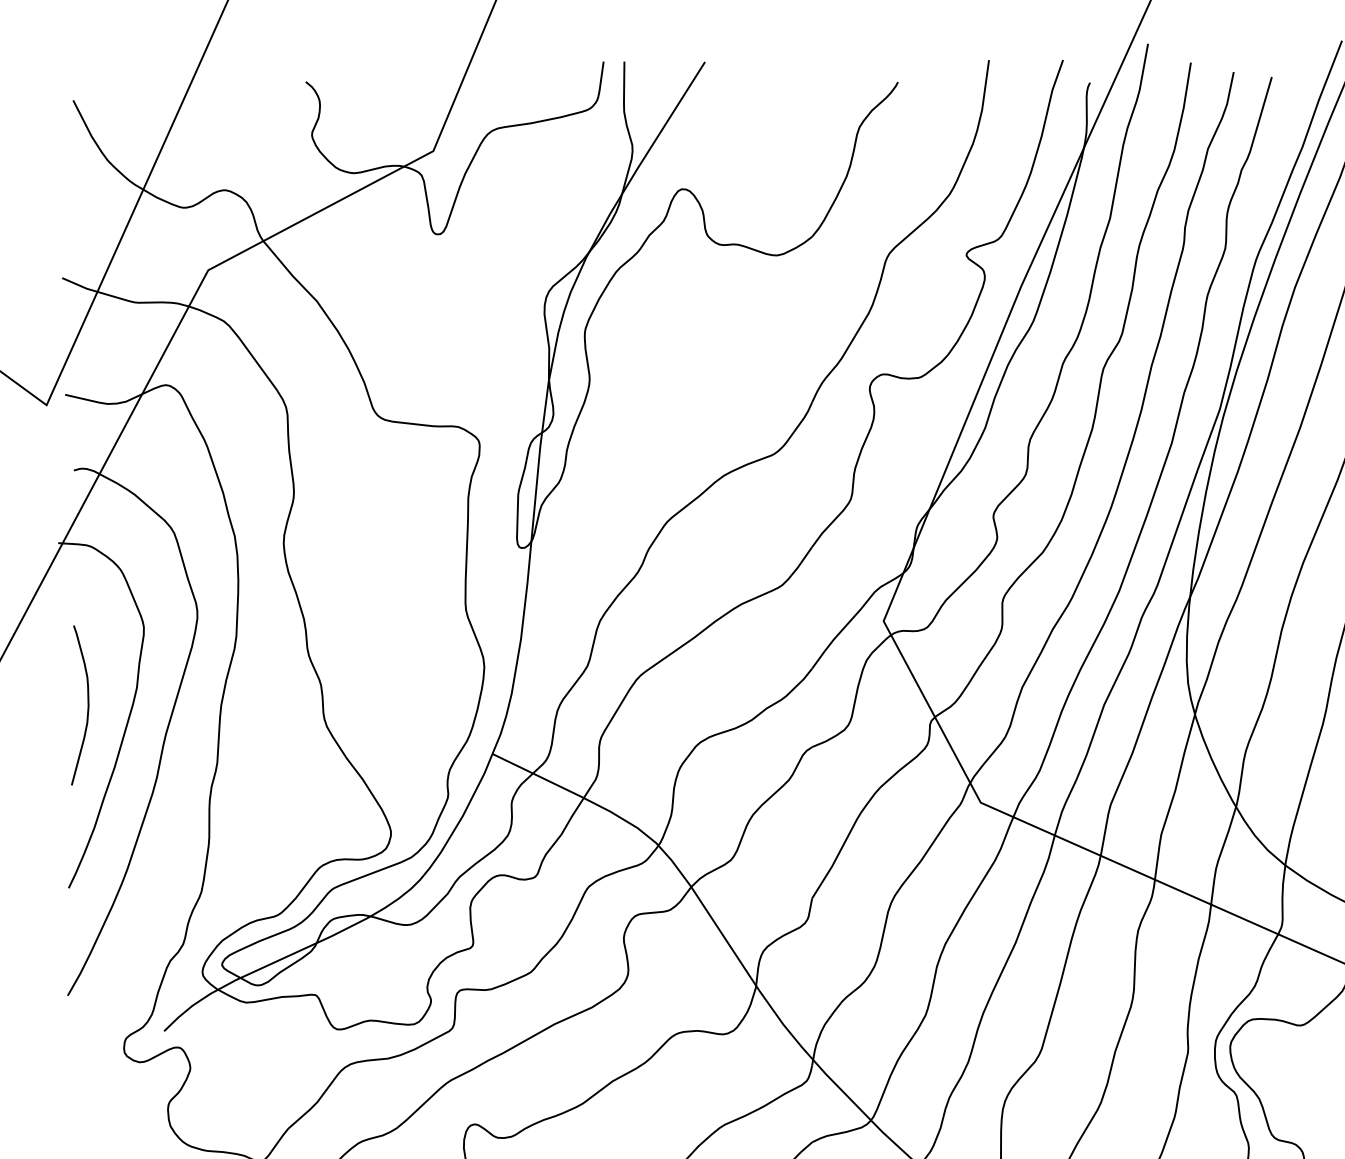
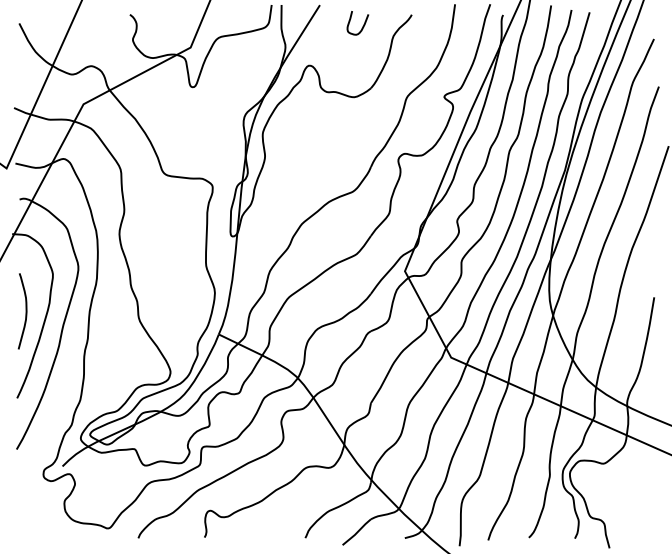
curve: (794, 106) -> (362, 26), added

